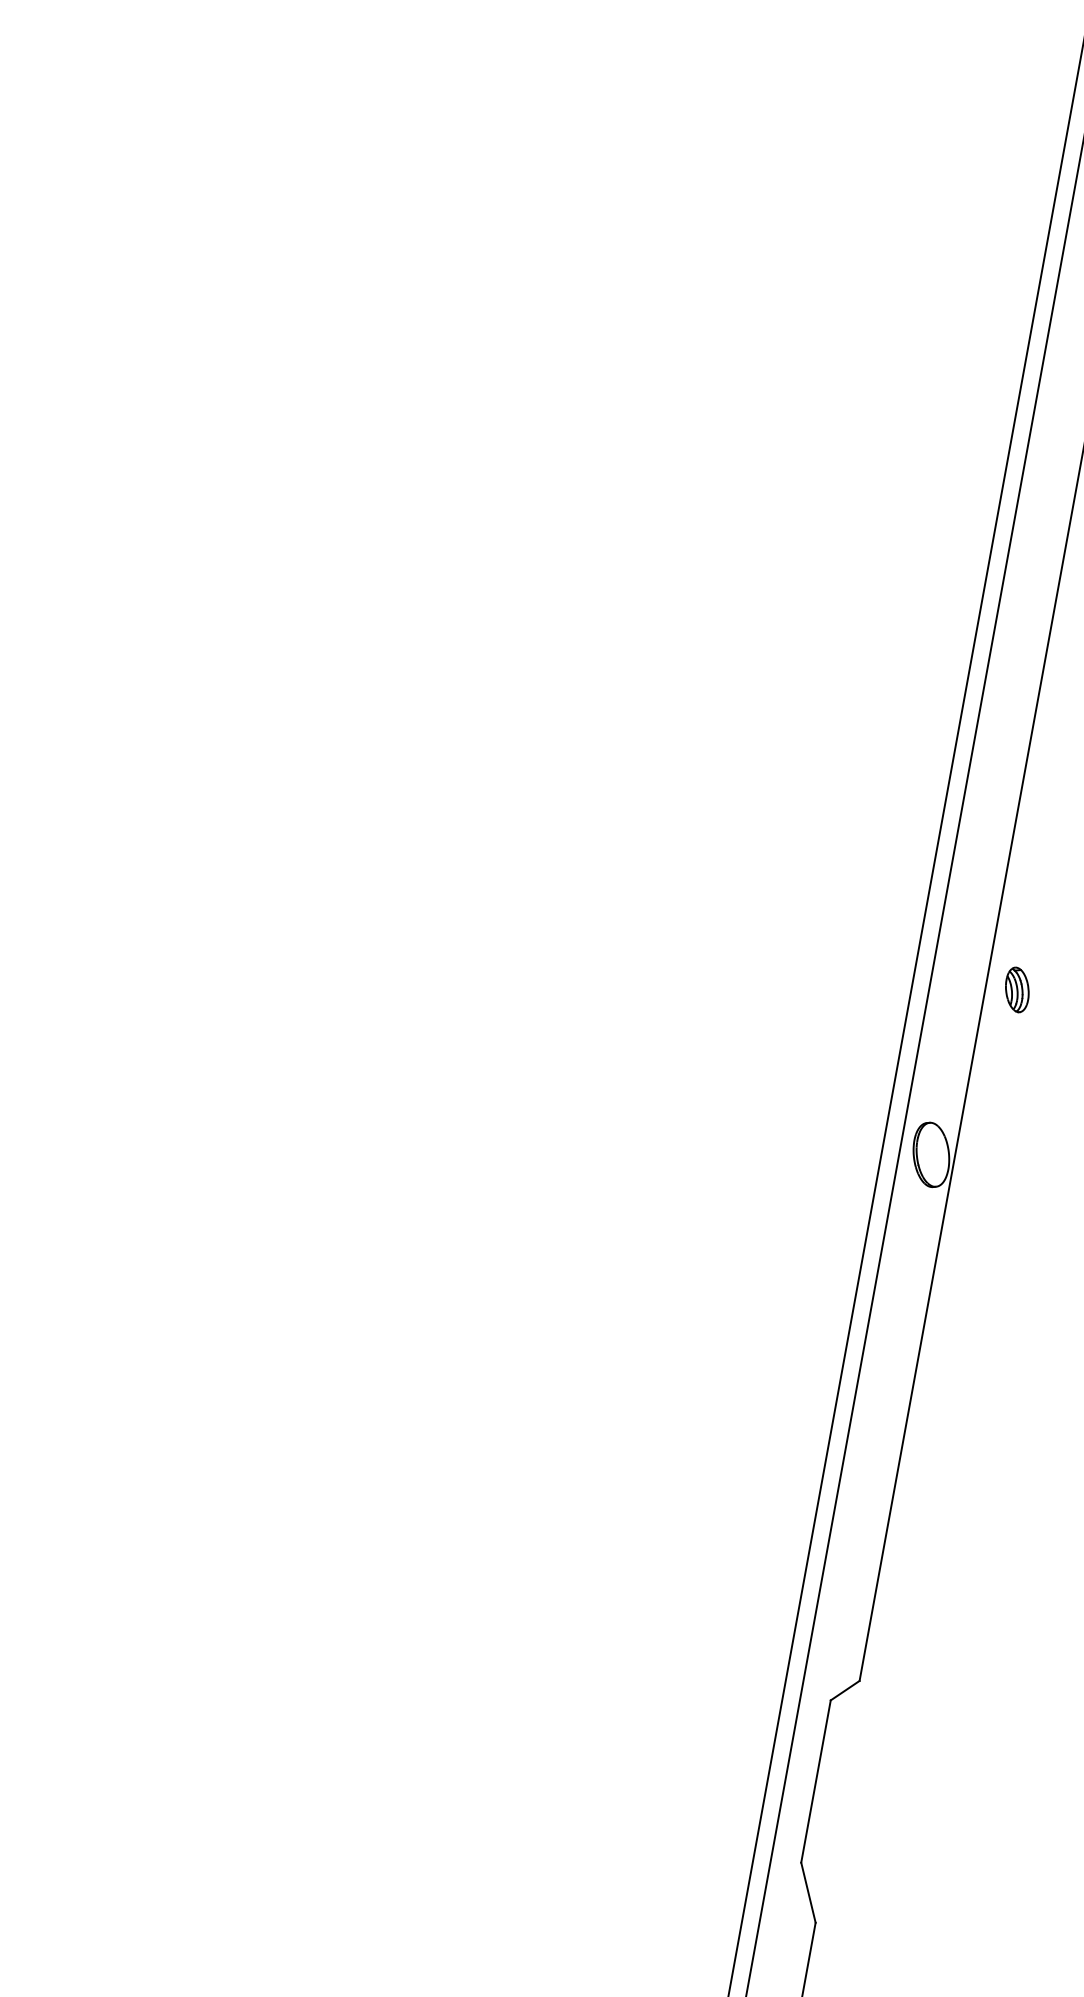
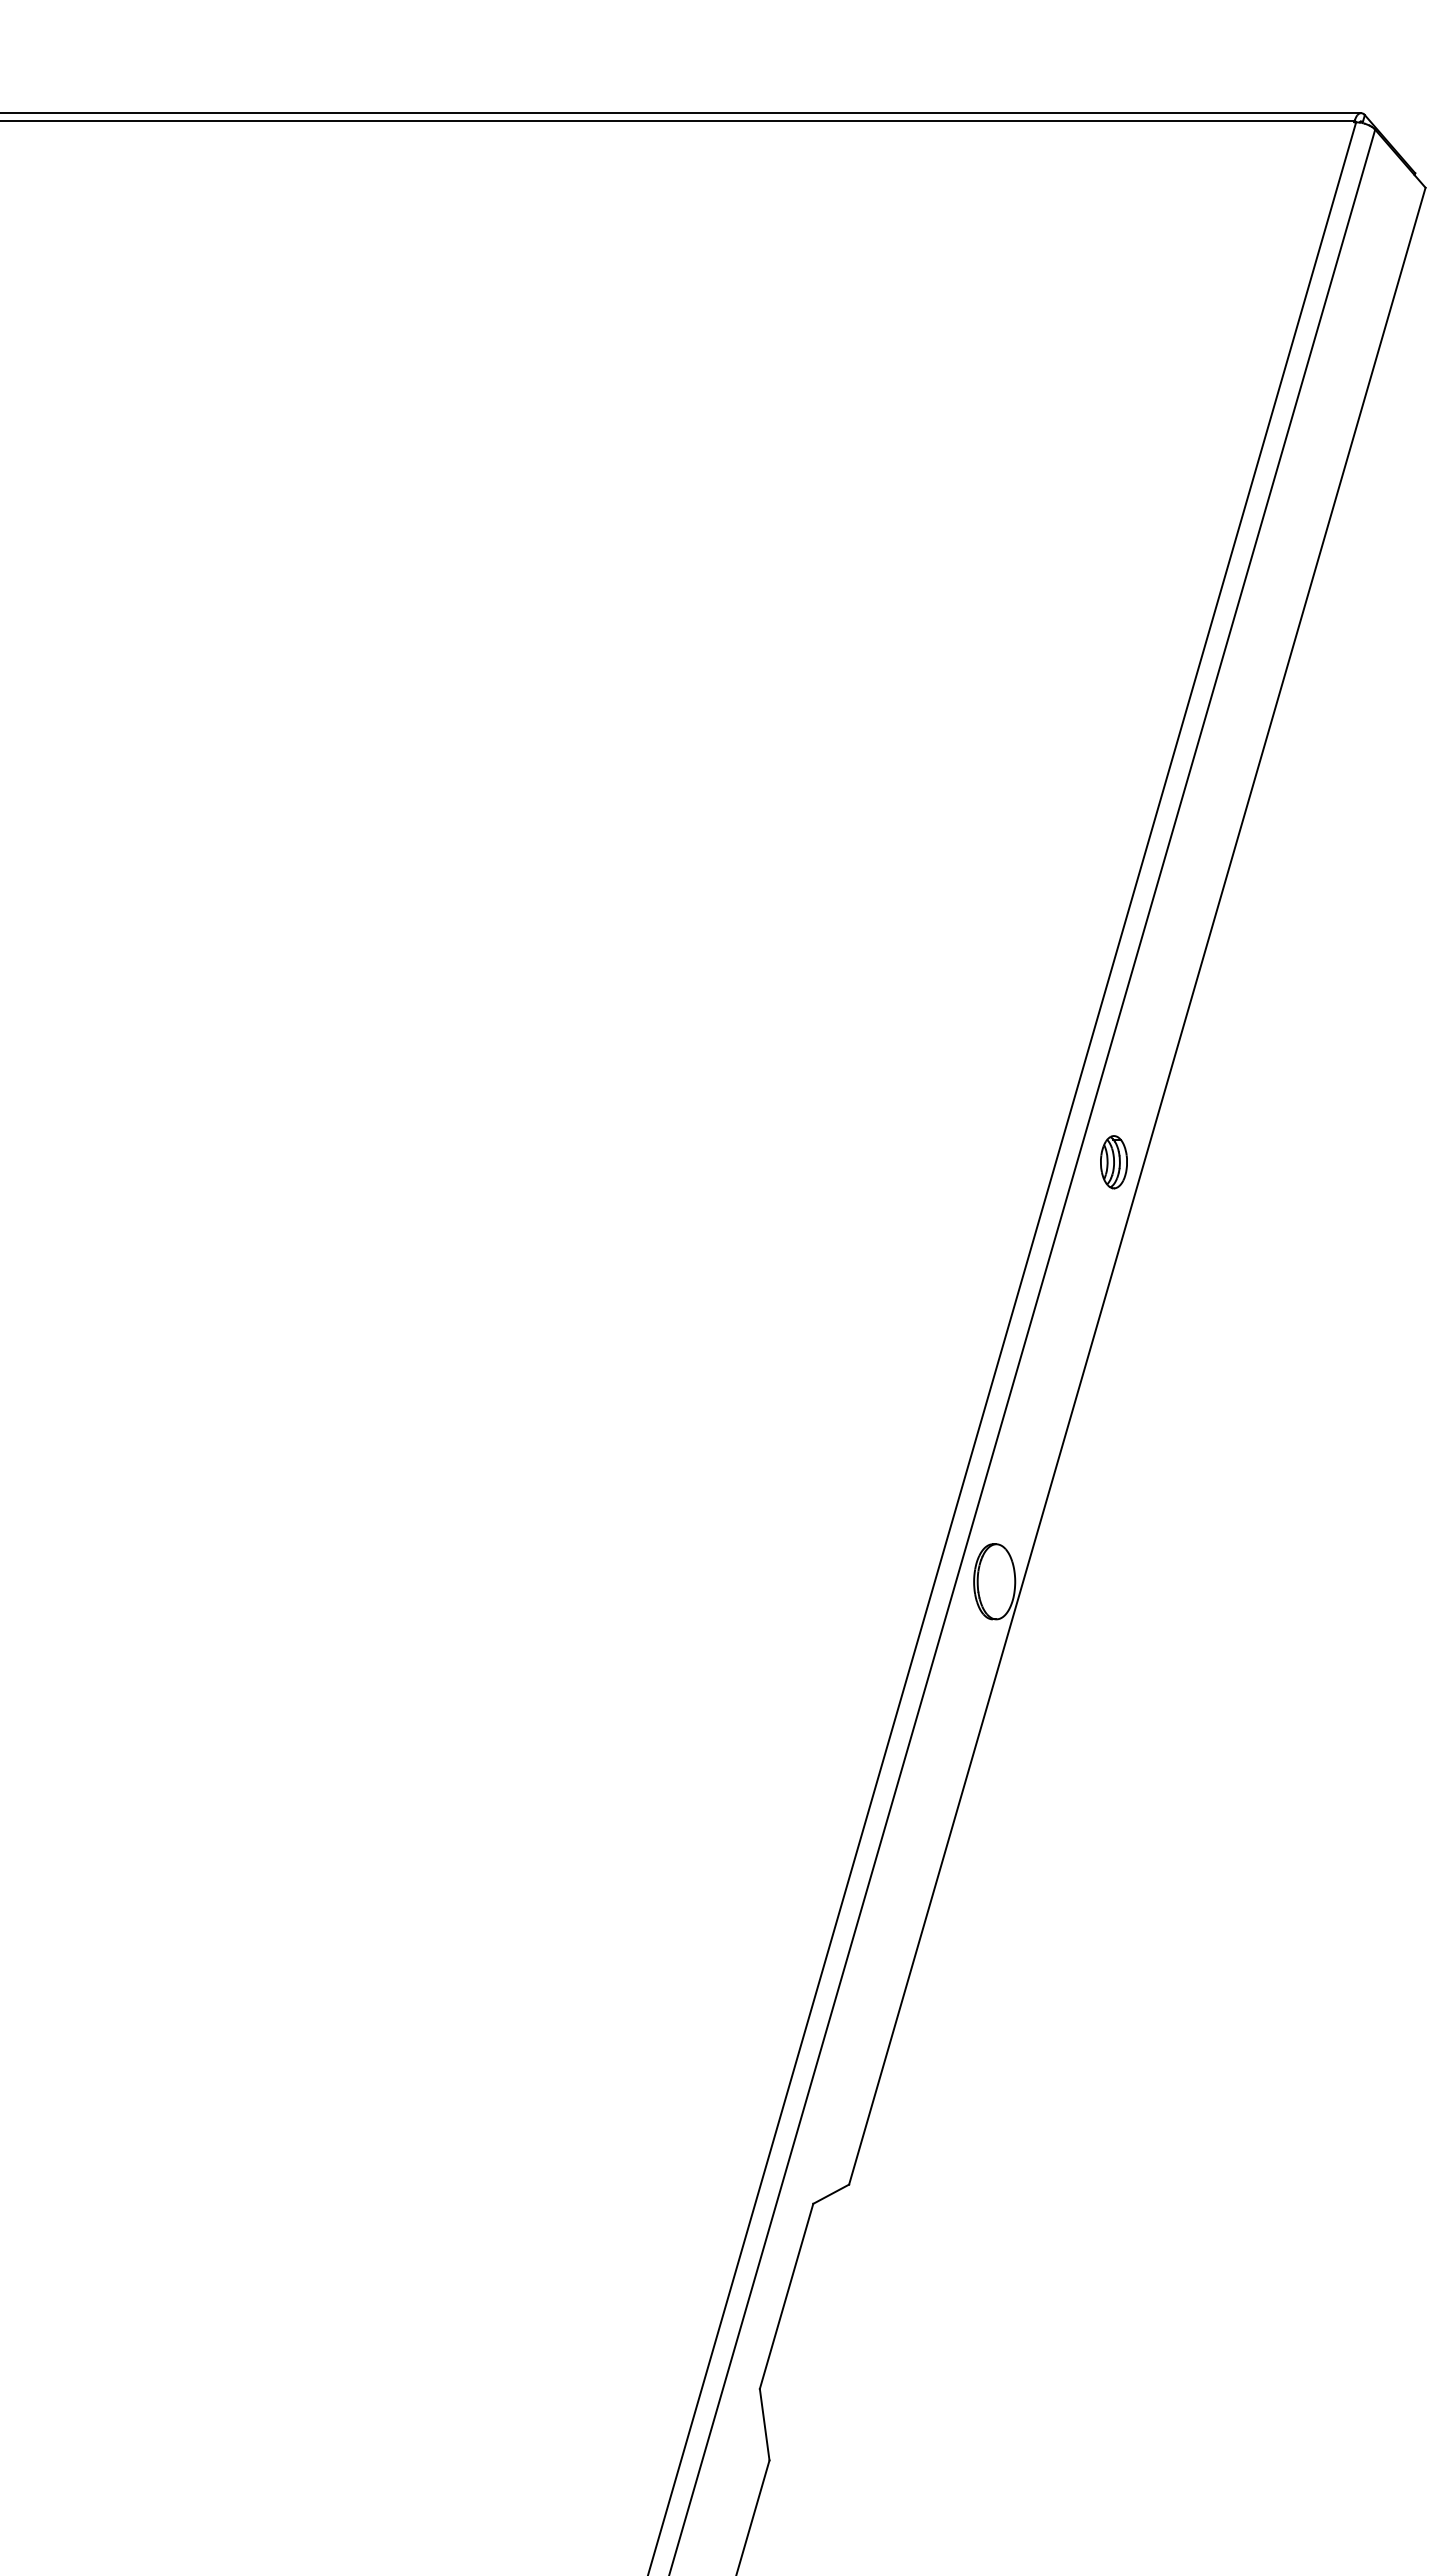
part: (1016, 990) -> (1113, 1162), moved

